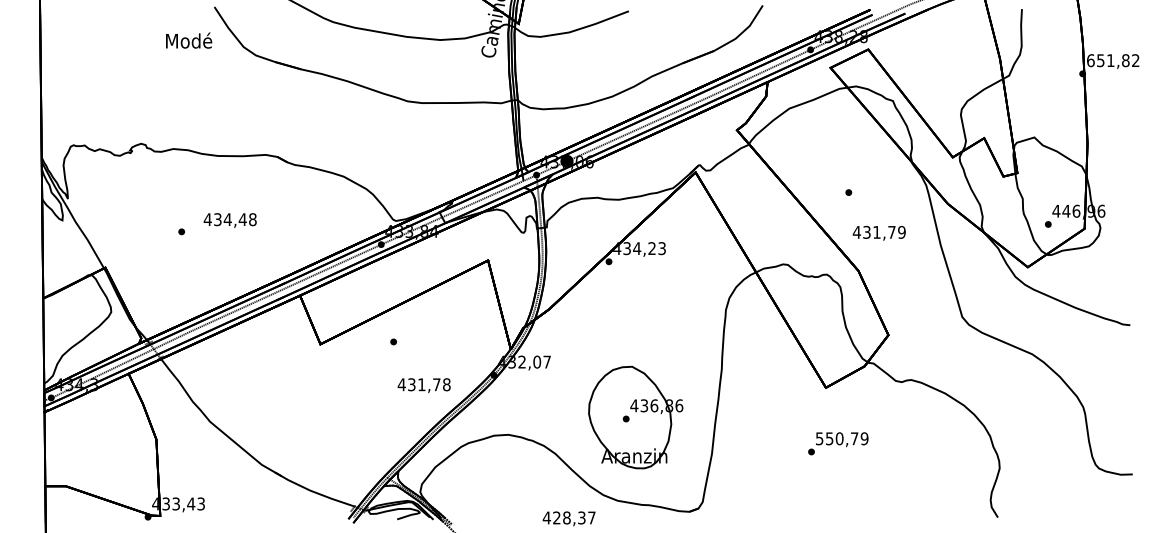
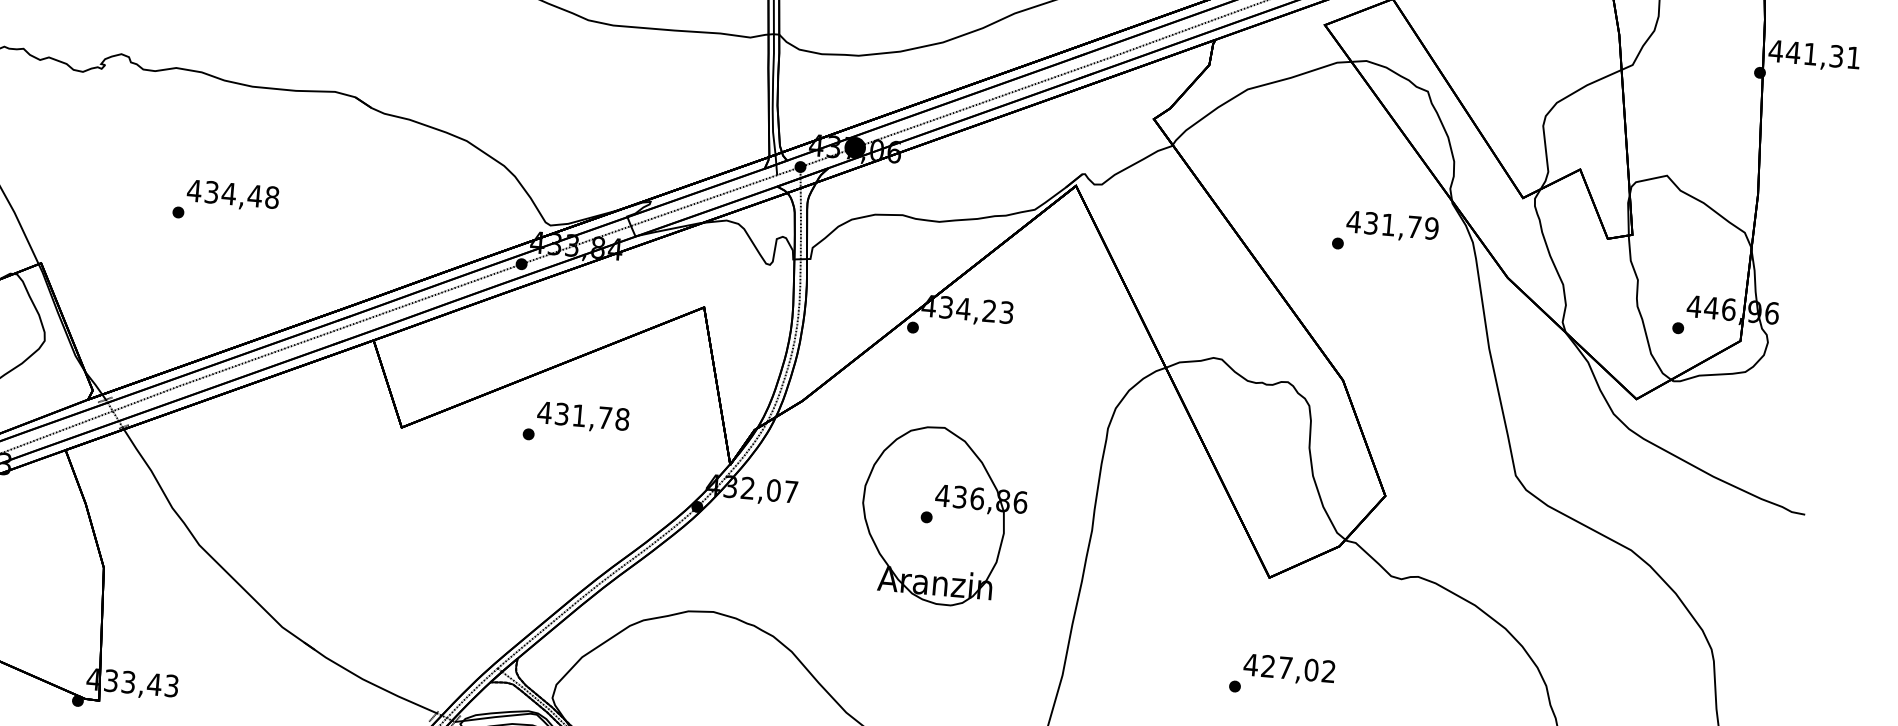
text: (1112, 60) -> (1813, 54), 651,82 -> 441,31
text: (229, 220) -> (231, 195), moved
text: (878, 232) -> (1391, 225), moved
text: (423, 385) -> (582, 417), moved
part: (635, 417) -> (942, 516), moved
text: (841, 438) -> (1288, 667), 550,79 -> 427,02

